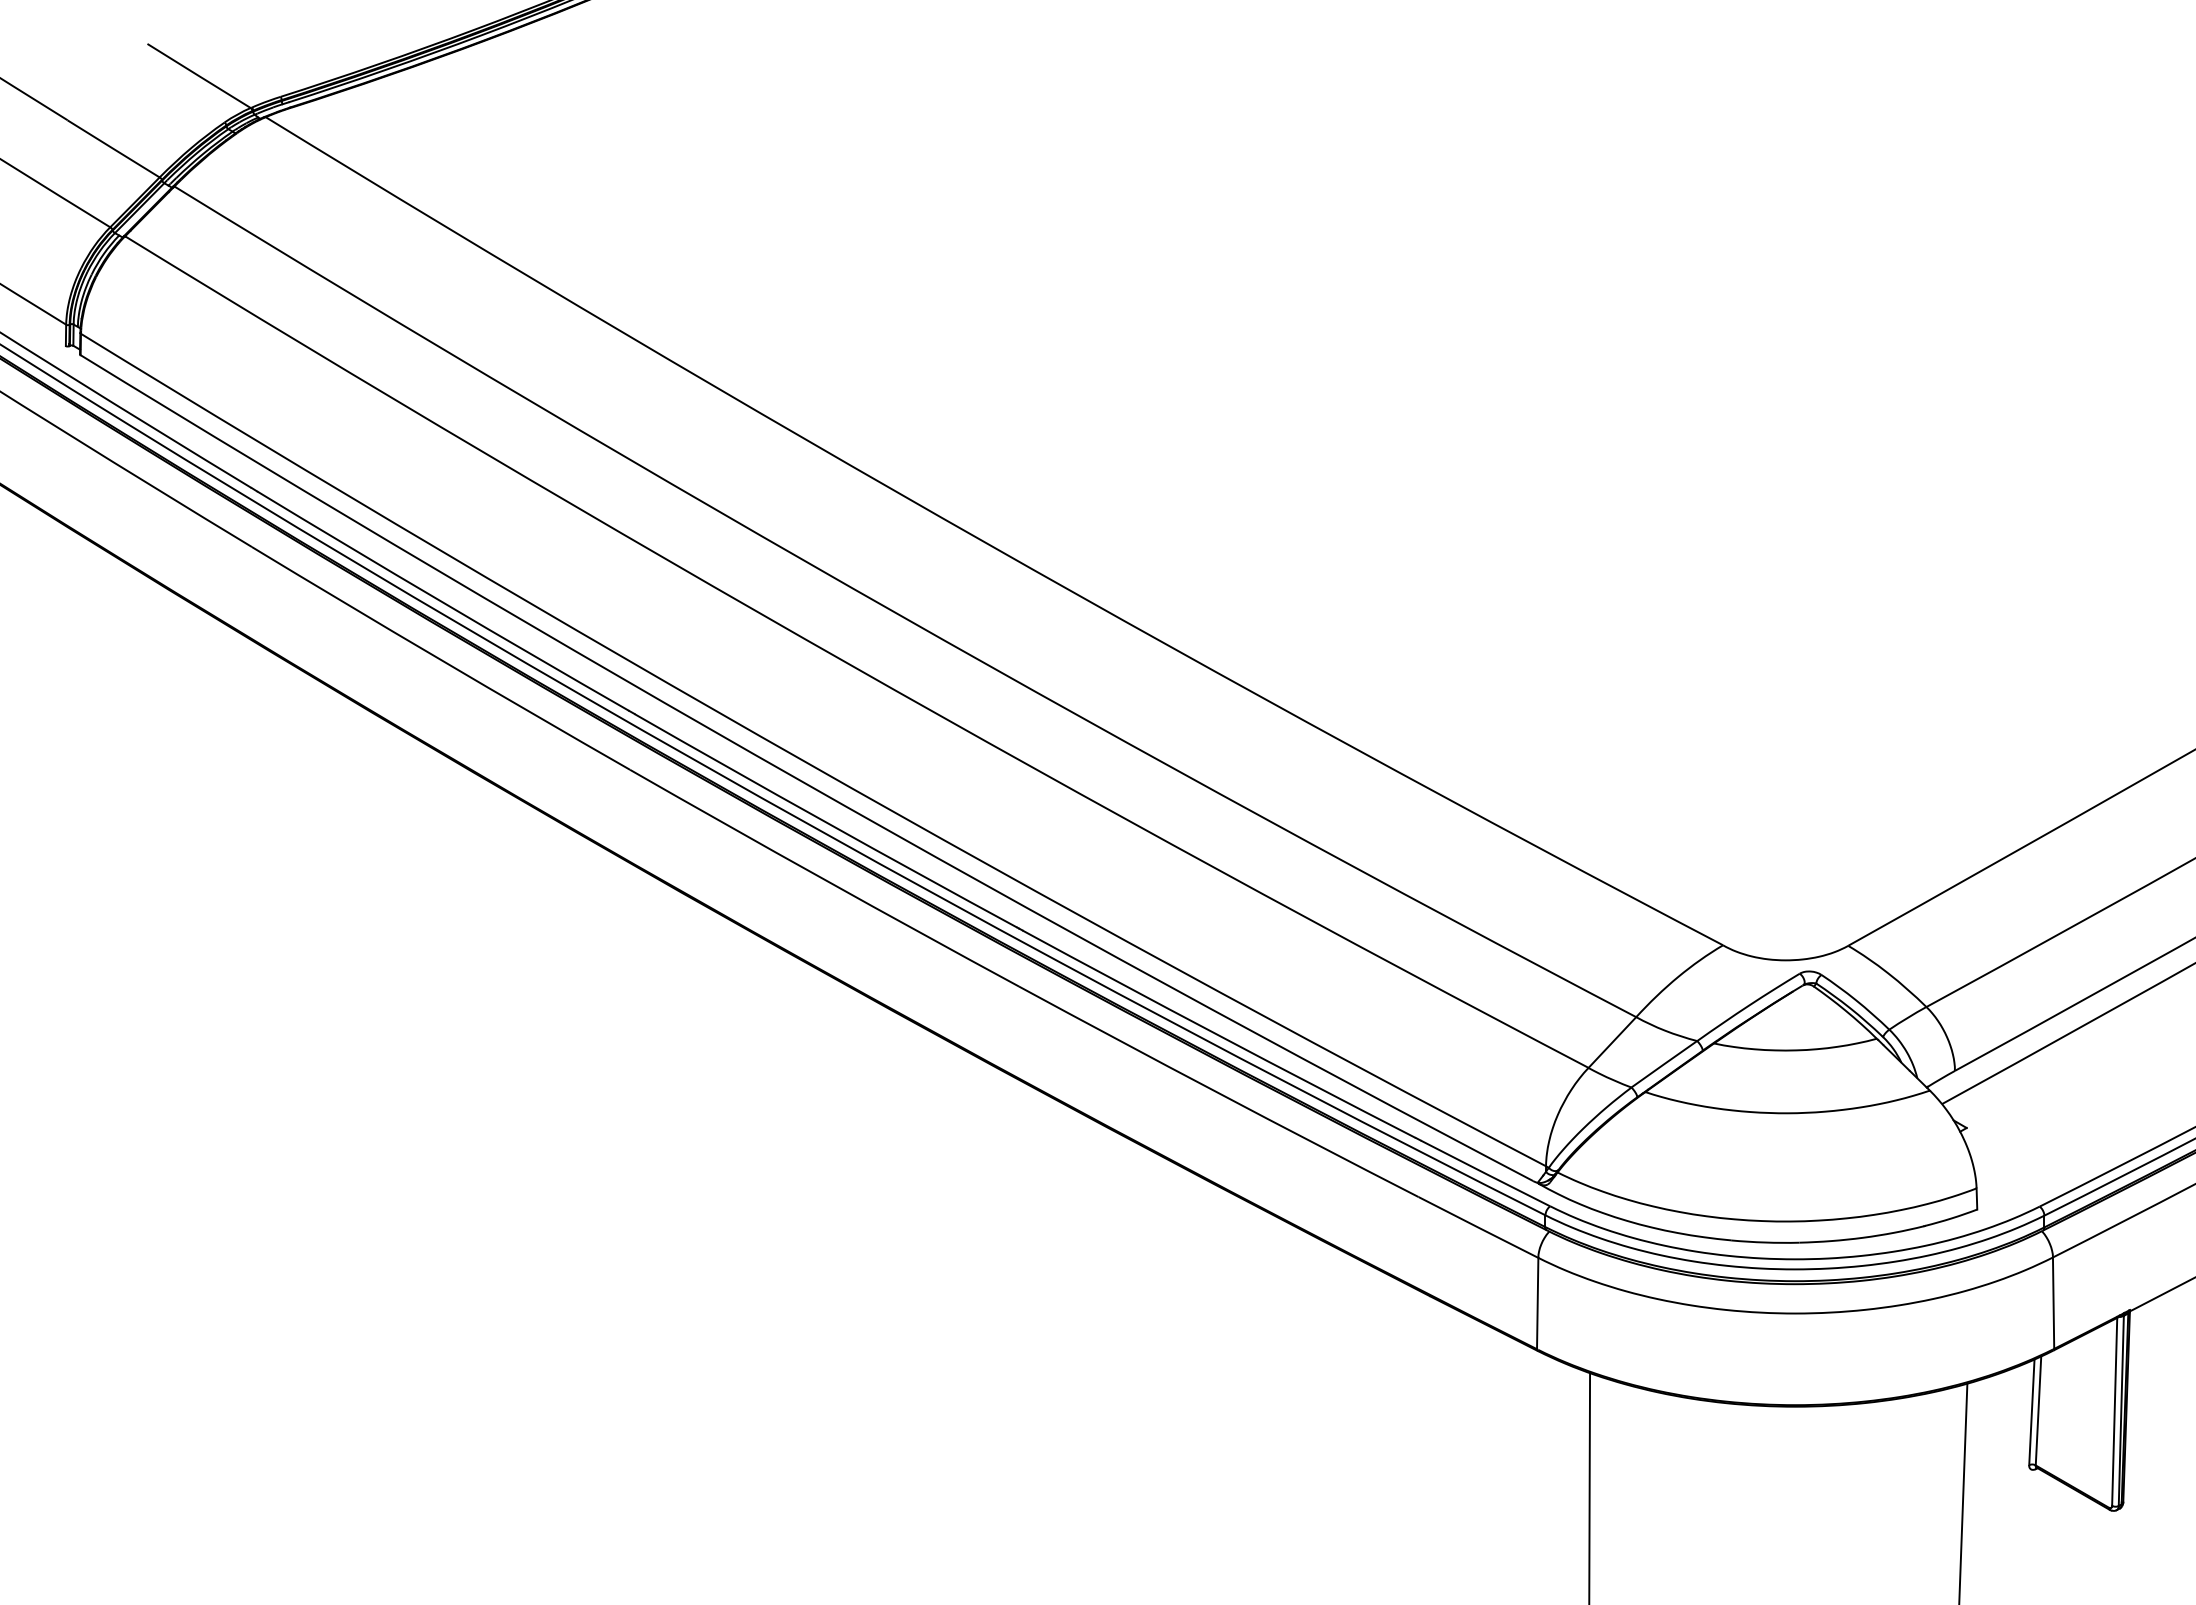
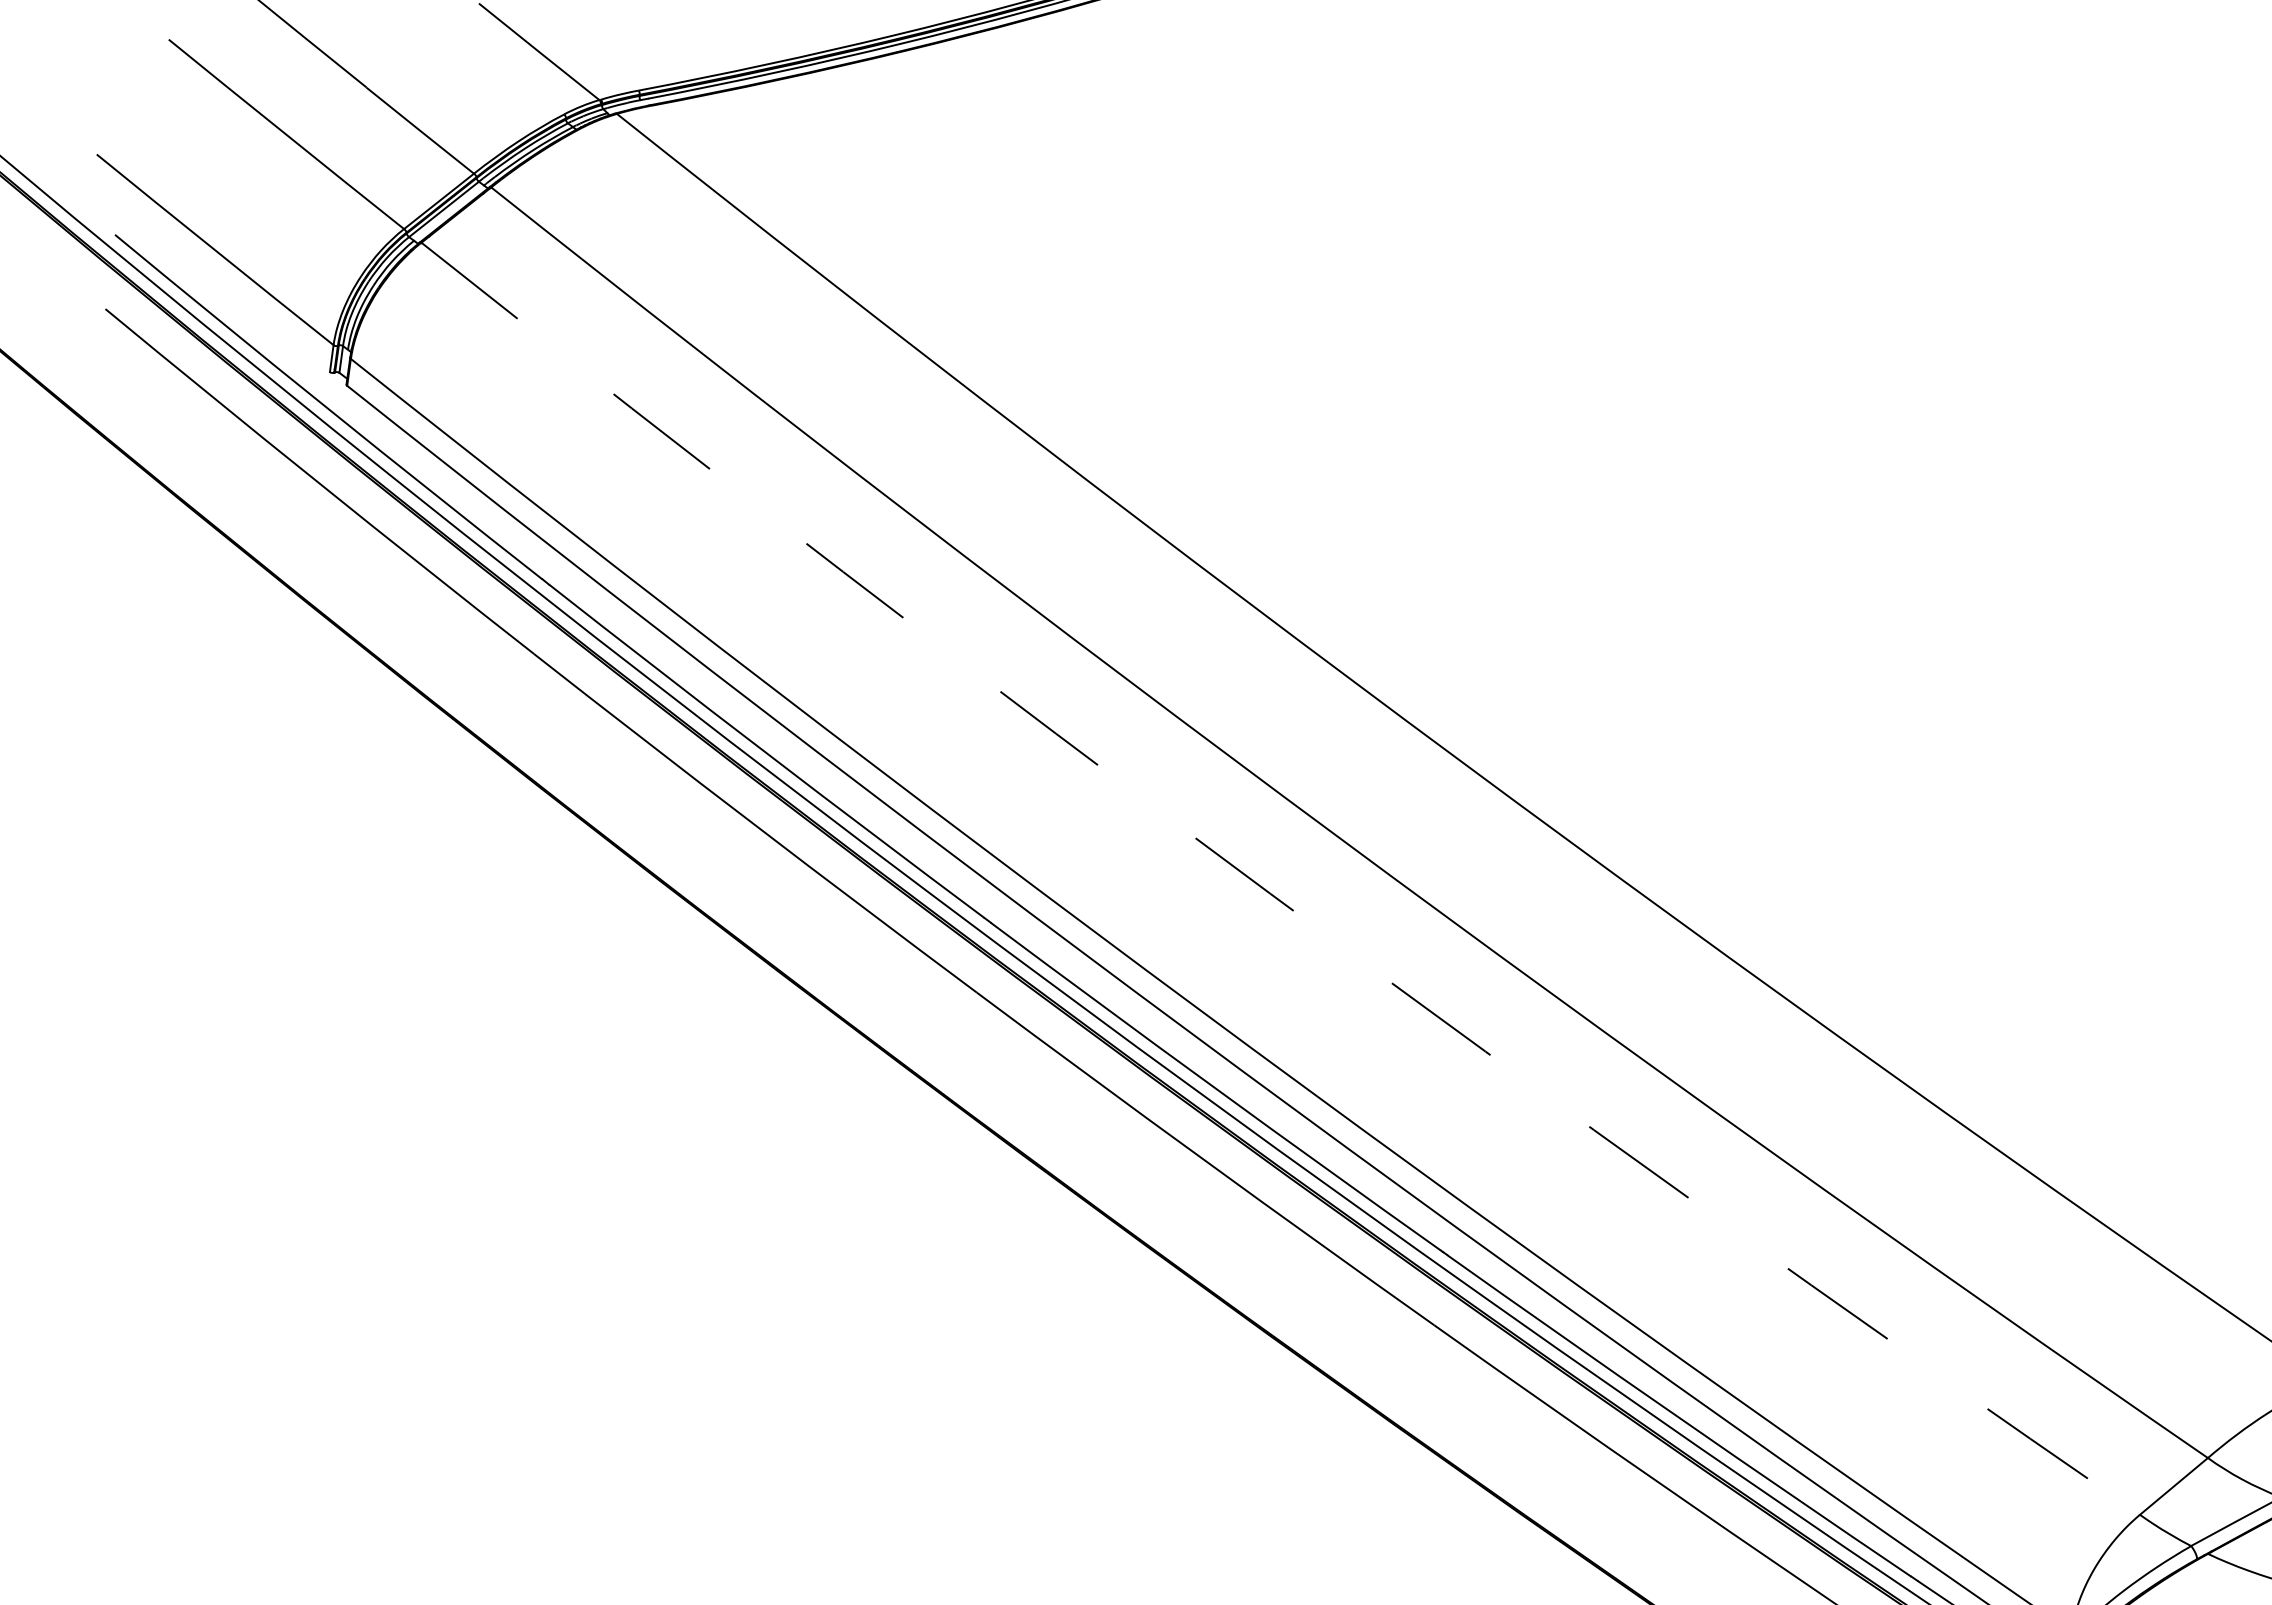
arc: (849, 664) -> (1269, 893), solid -> dashed

